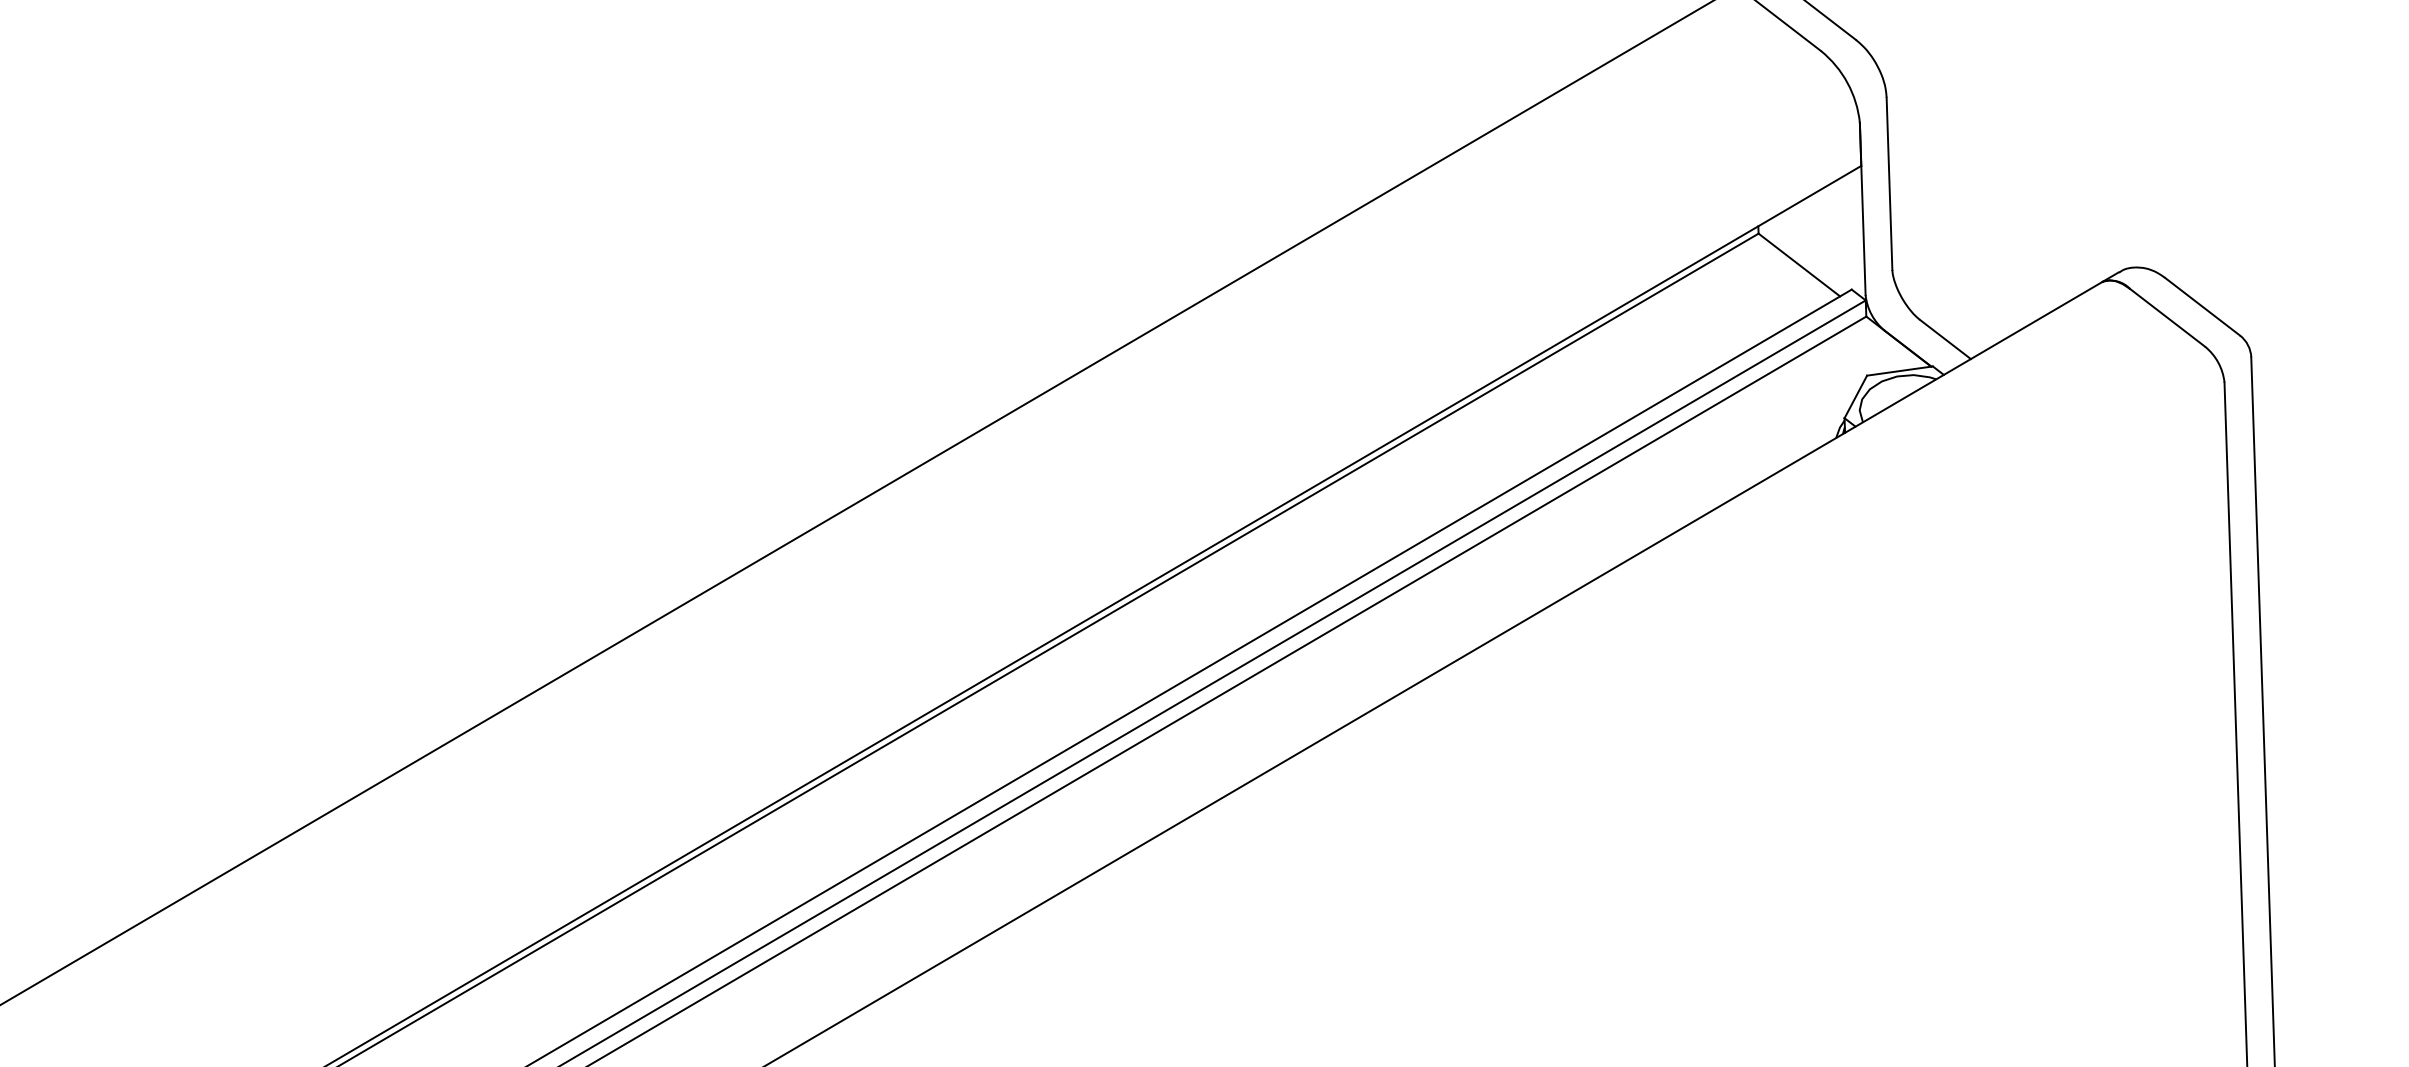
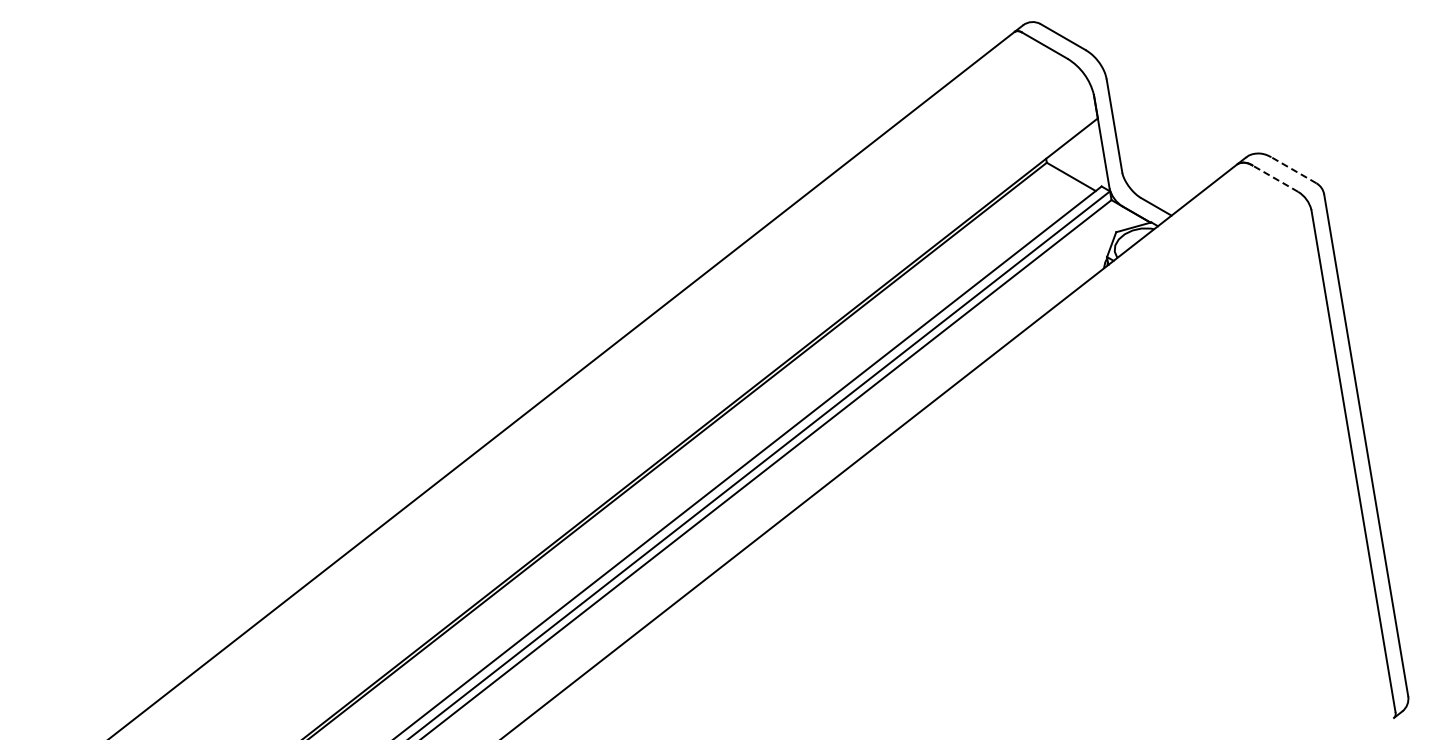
line: (2201, 306) -> (1293, 170), solid -> dashed
line: (2167, 317) -> (1275, 178), solid -> dashed

